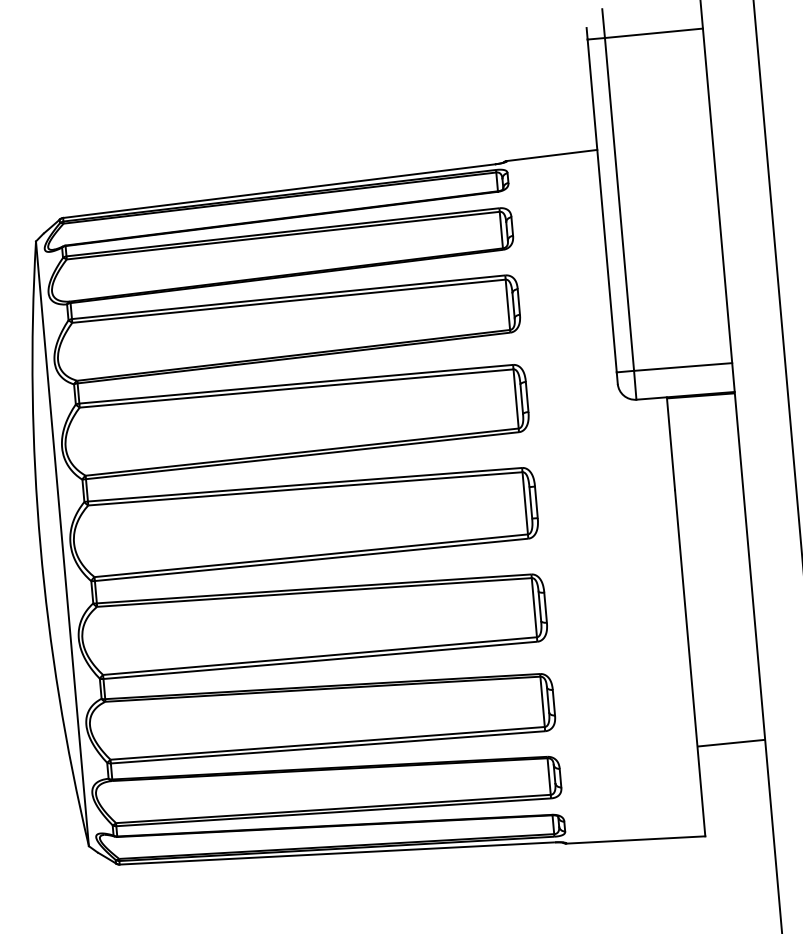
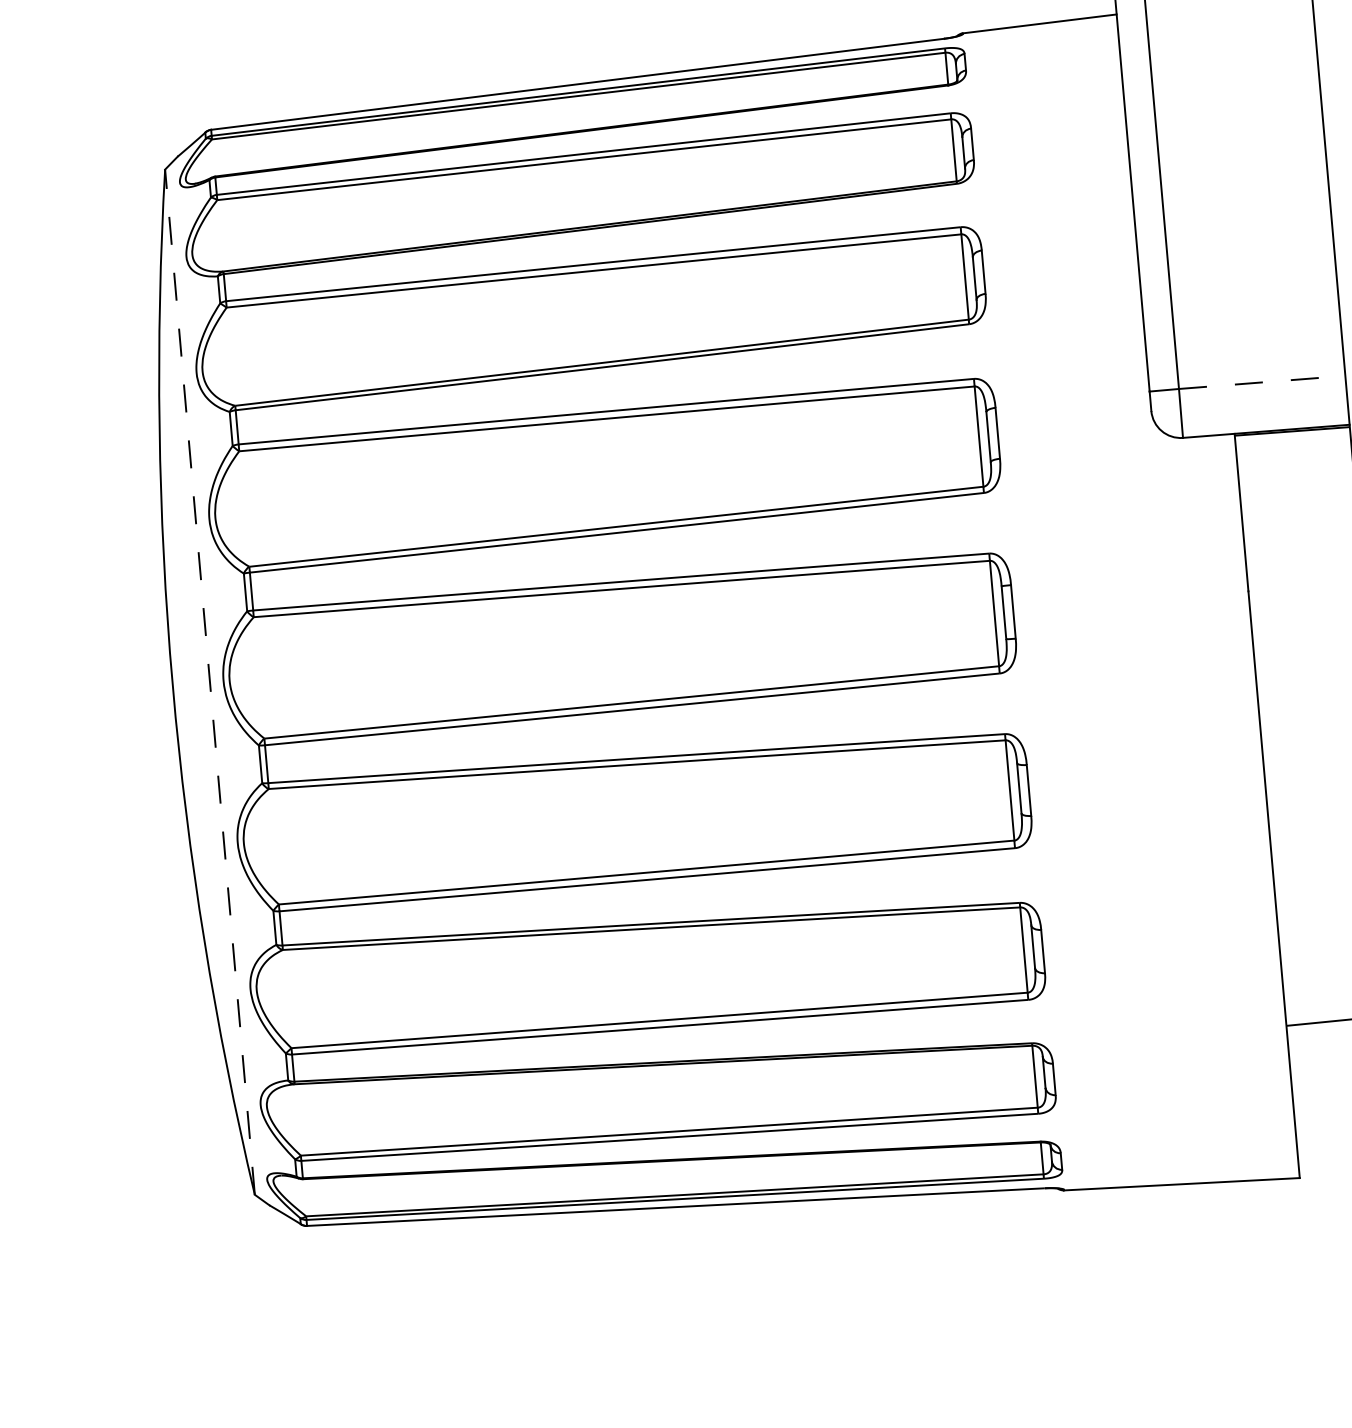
line: (683, 366) -> (1262, 381), solid -> dashed
line: (62, 543) -> (210, 681), solid -> dashed

